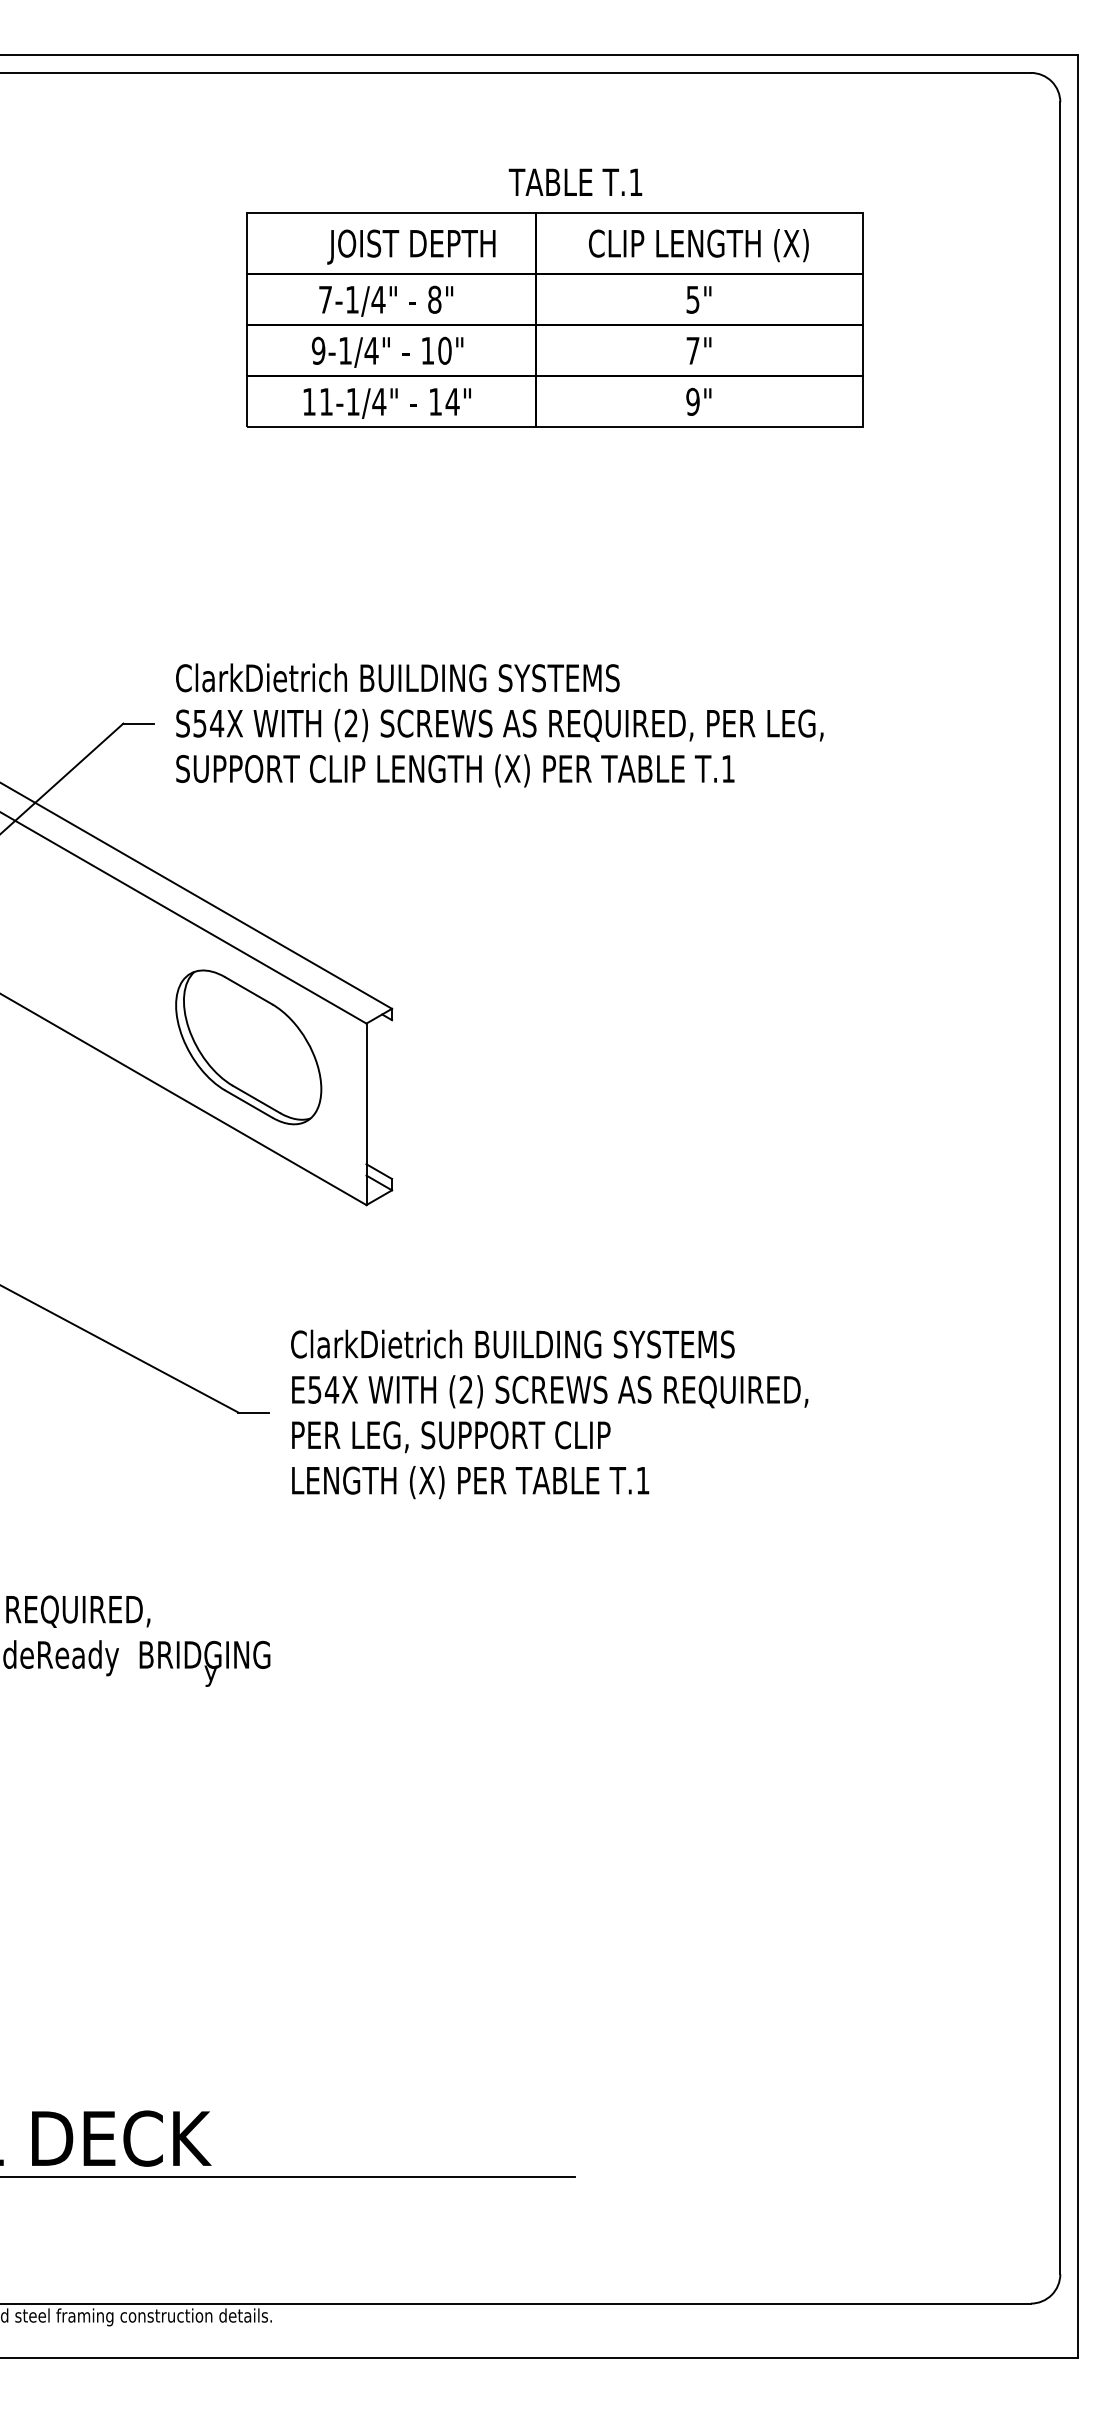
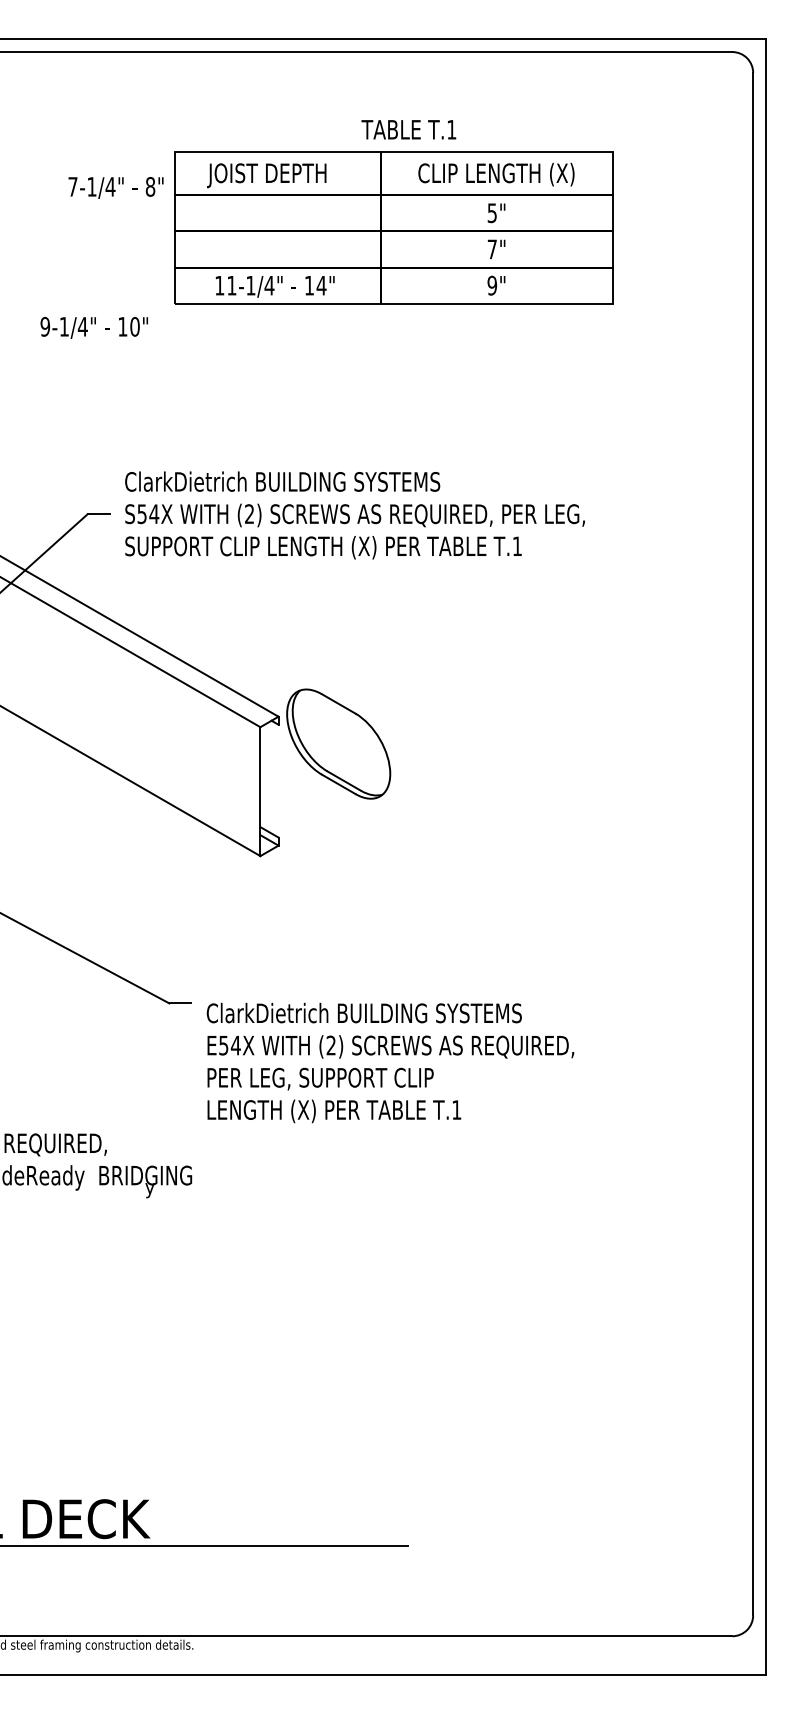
text: (411, 246) -> (266, 175), moved
text: (386, 300) -> (116, 187), moved
text: (387, 351) -> (94, 327), moved
part: (248, 1047) -> (338, 744), moved
text: (549, 1414) -> (390, 1063), moved

